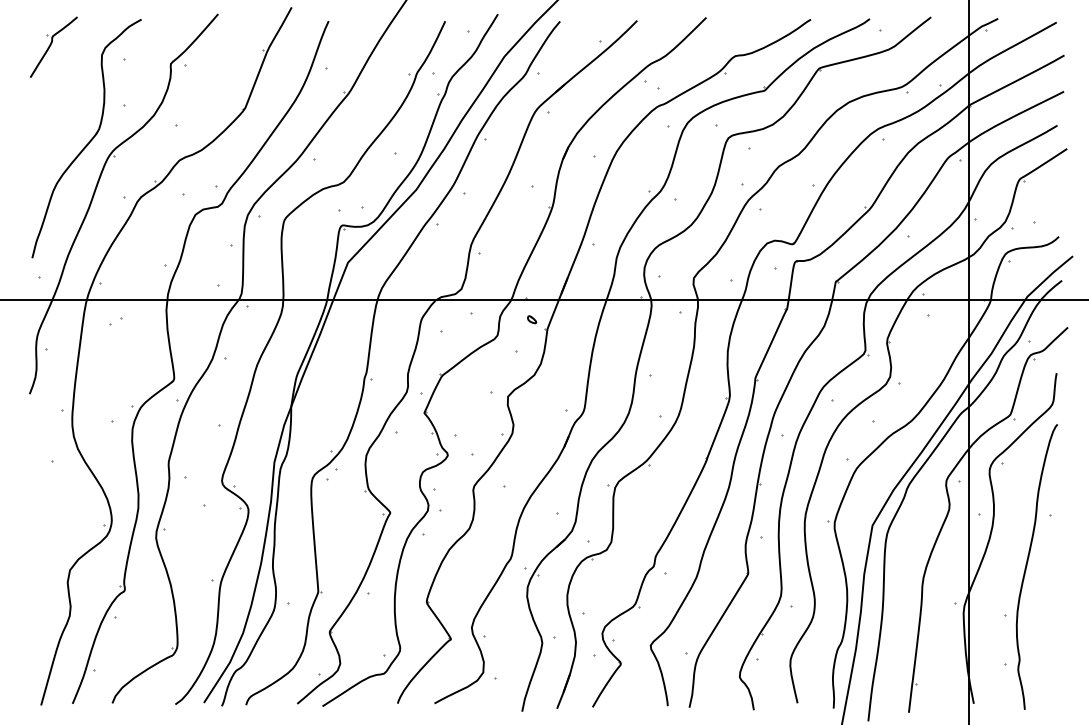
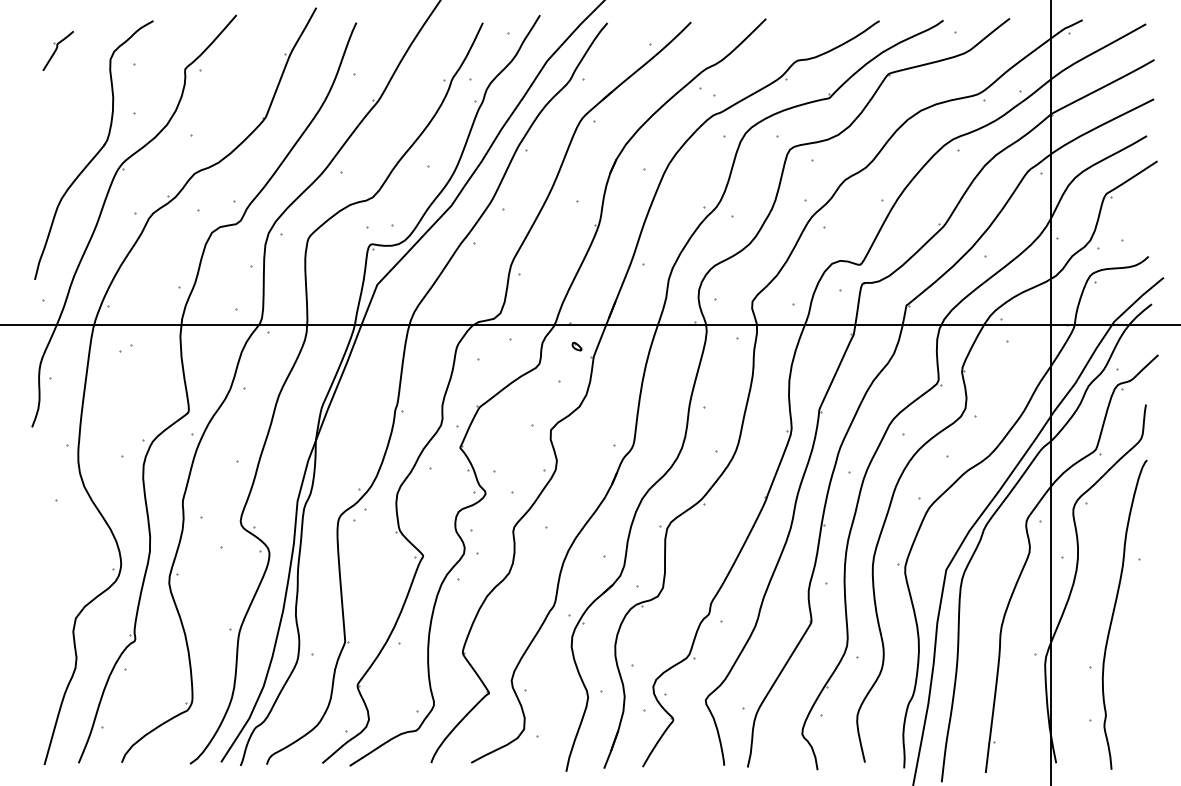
part: (54, 46) -> (58, 50), size x0.6

